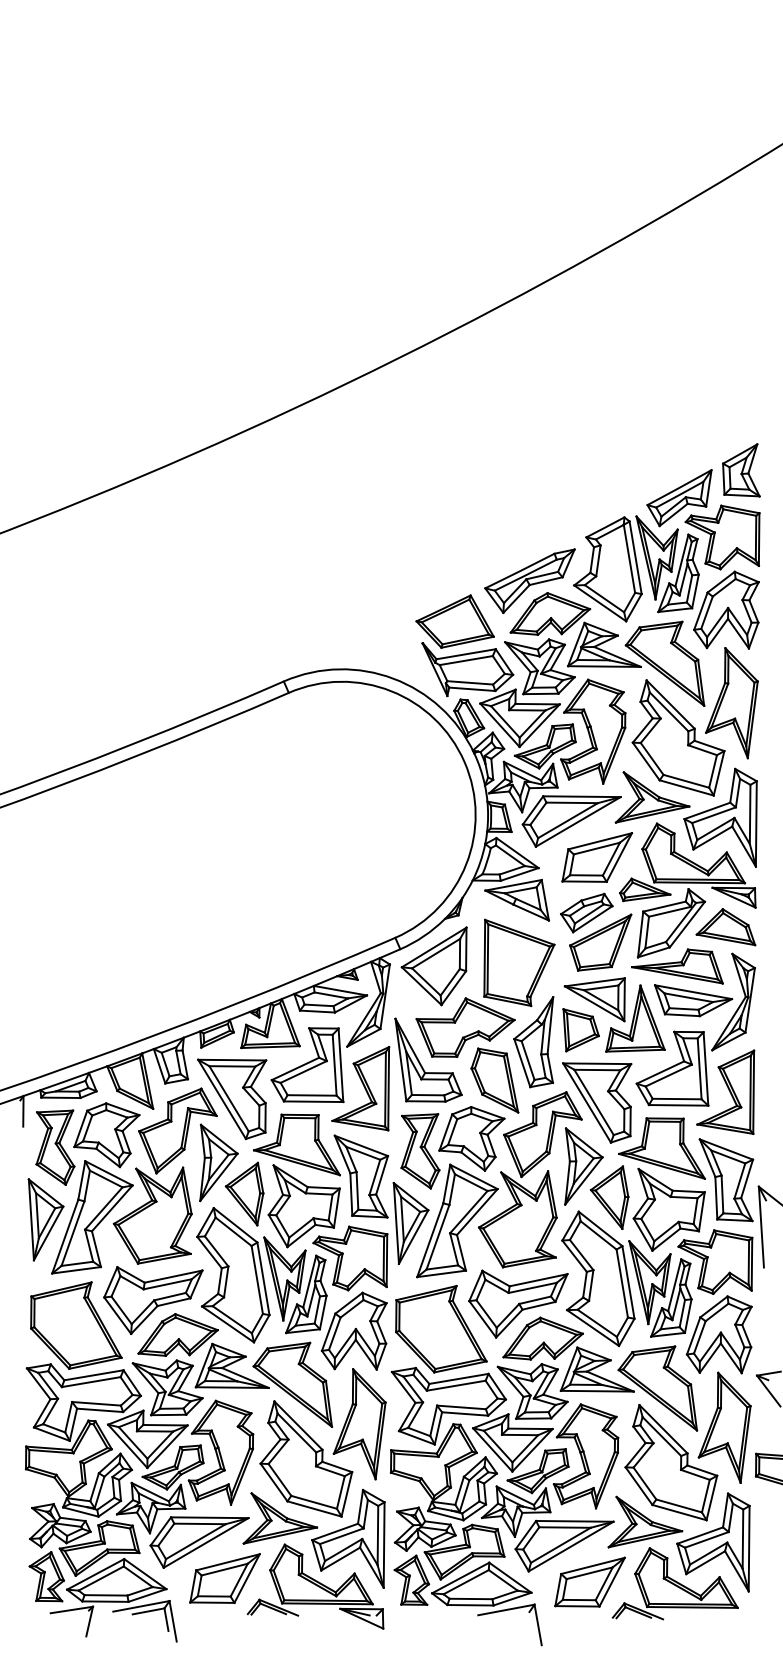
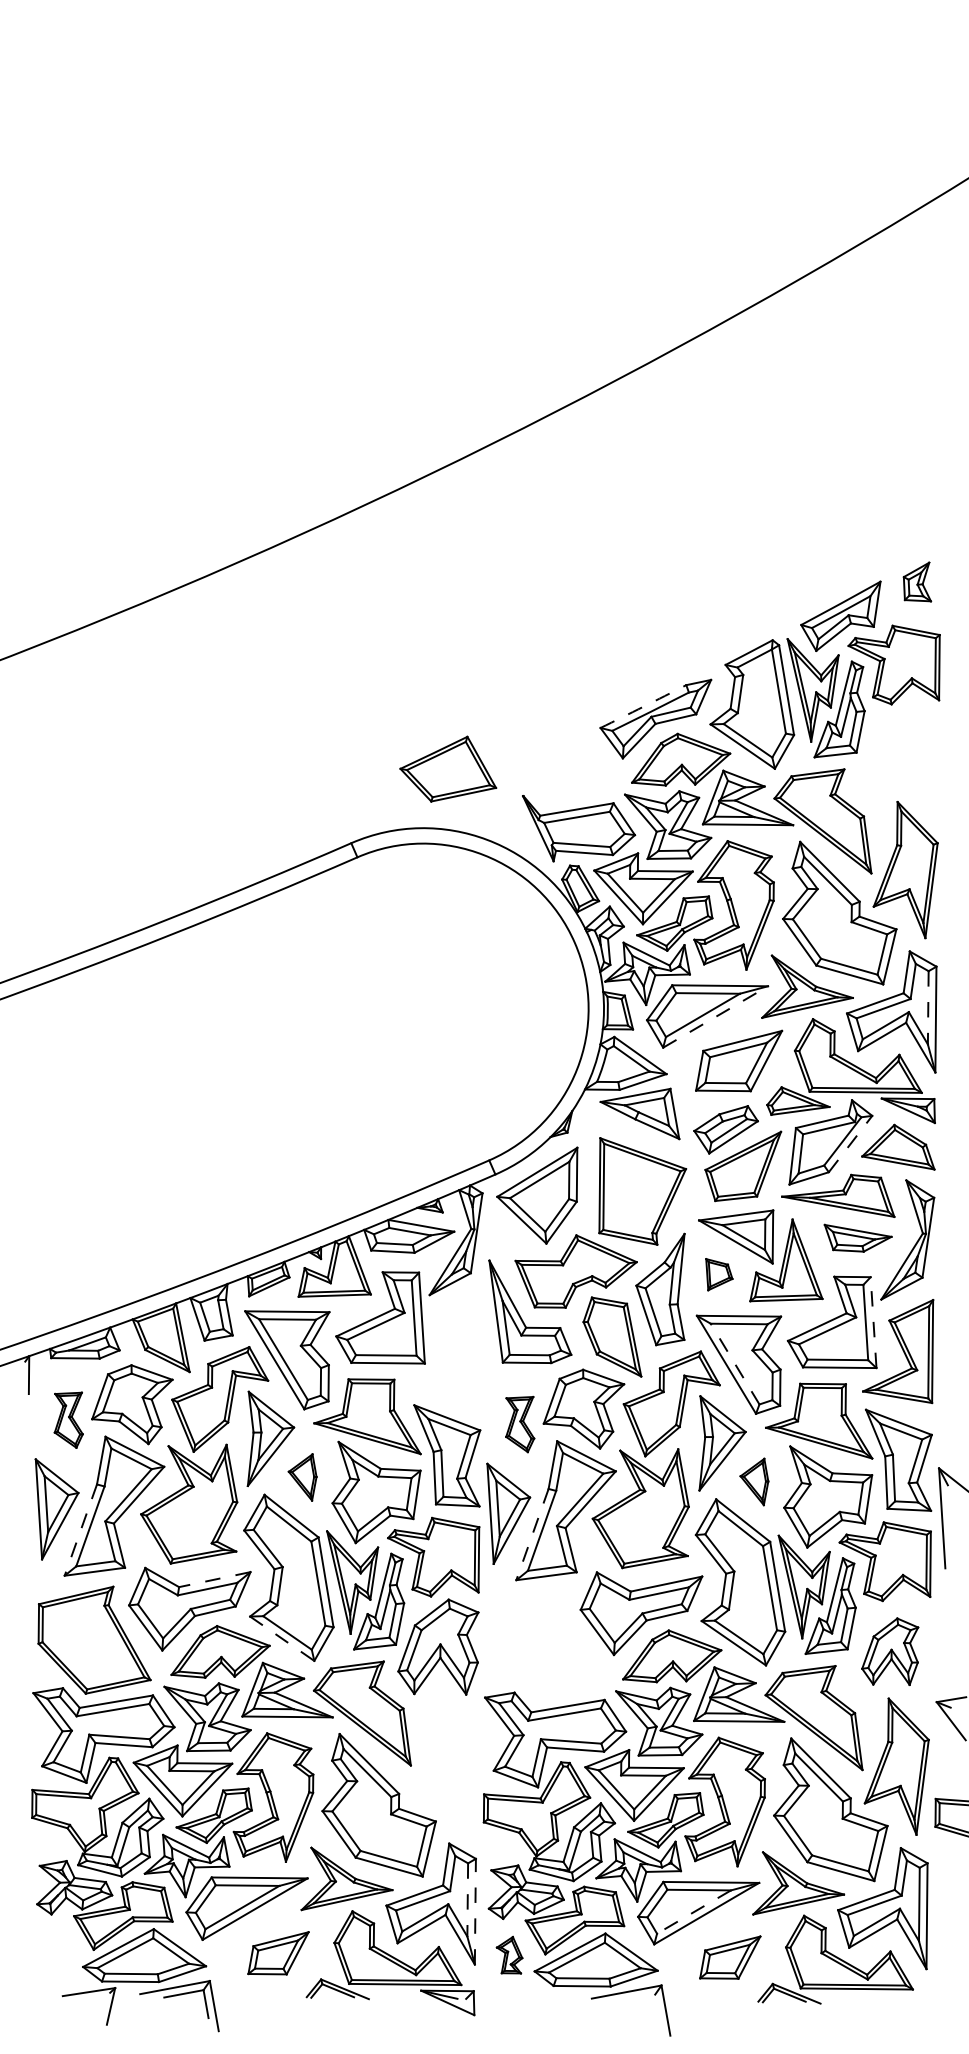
part: (741, 469) -> (917, 581), size x0.6
arc: (520, 570) -> (643, 706), solid -> dashed
part: (726, 609) -> (898, 754), removed
part: (455, 621) -> (448, 768), moved
line: (750, 814) -> (928, 1007), solid -> dashed
line: (578, 821) -> (715, 1016), solid -> dashed
line: (687, 924) -> (850, 1144), solid -> dashed
part: (692, 1000) -> (857, 1238), size x0.7
part: (581, 1030) -> (719, 1274), size x0.6
line: (705, 1068) -> (873, 1322), solid -> dashed
part: (360, 1088) -> (446, 1346), removed
line: (593, 1101) -> (734, 1363), solid -> dashed
part: (55, 1148) -> (68, 1420), size x0.6
part: (419, 1151) -> (519, 1424), size x0.6
part: (244, 1194) -> (302, 1477), size x0.6
part: (609, 1197) -> (754, 1481), size x0.6
line: (64, 1236) -> (80, 1530), solid -> dashed
line: (430, 1240) -> (532, 1535), solid -> dashed
line: (173, 1276) -> (214, 1579), solid -> dashed
line: (228, 1325) -> (282, 1639), solid -> dashed
part: (441, 1329) -> (546, 1644), removed
part: (719, 1334) -> (890, 1651), size x0.7
part: (359, 1424) -> (445, 1762), removed
line: (377, 1535) -> (467, 1899), solid -> dashed
line: (384, 1544) -> (475, 1911), solid -> dashed
line: (561, 1545) -> (694, 1912), solid -> dashed
part: (46, 1576) -> (57, 1950), removed
part: (225, 1578) -> (278, 1953), size x0.7
part: (411, 1579) -> (509, 1954), size x0.6
part: (590, 1582) -> (730, 1957), size x0.7

